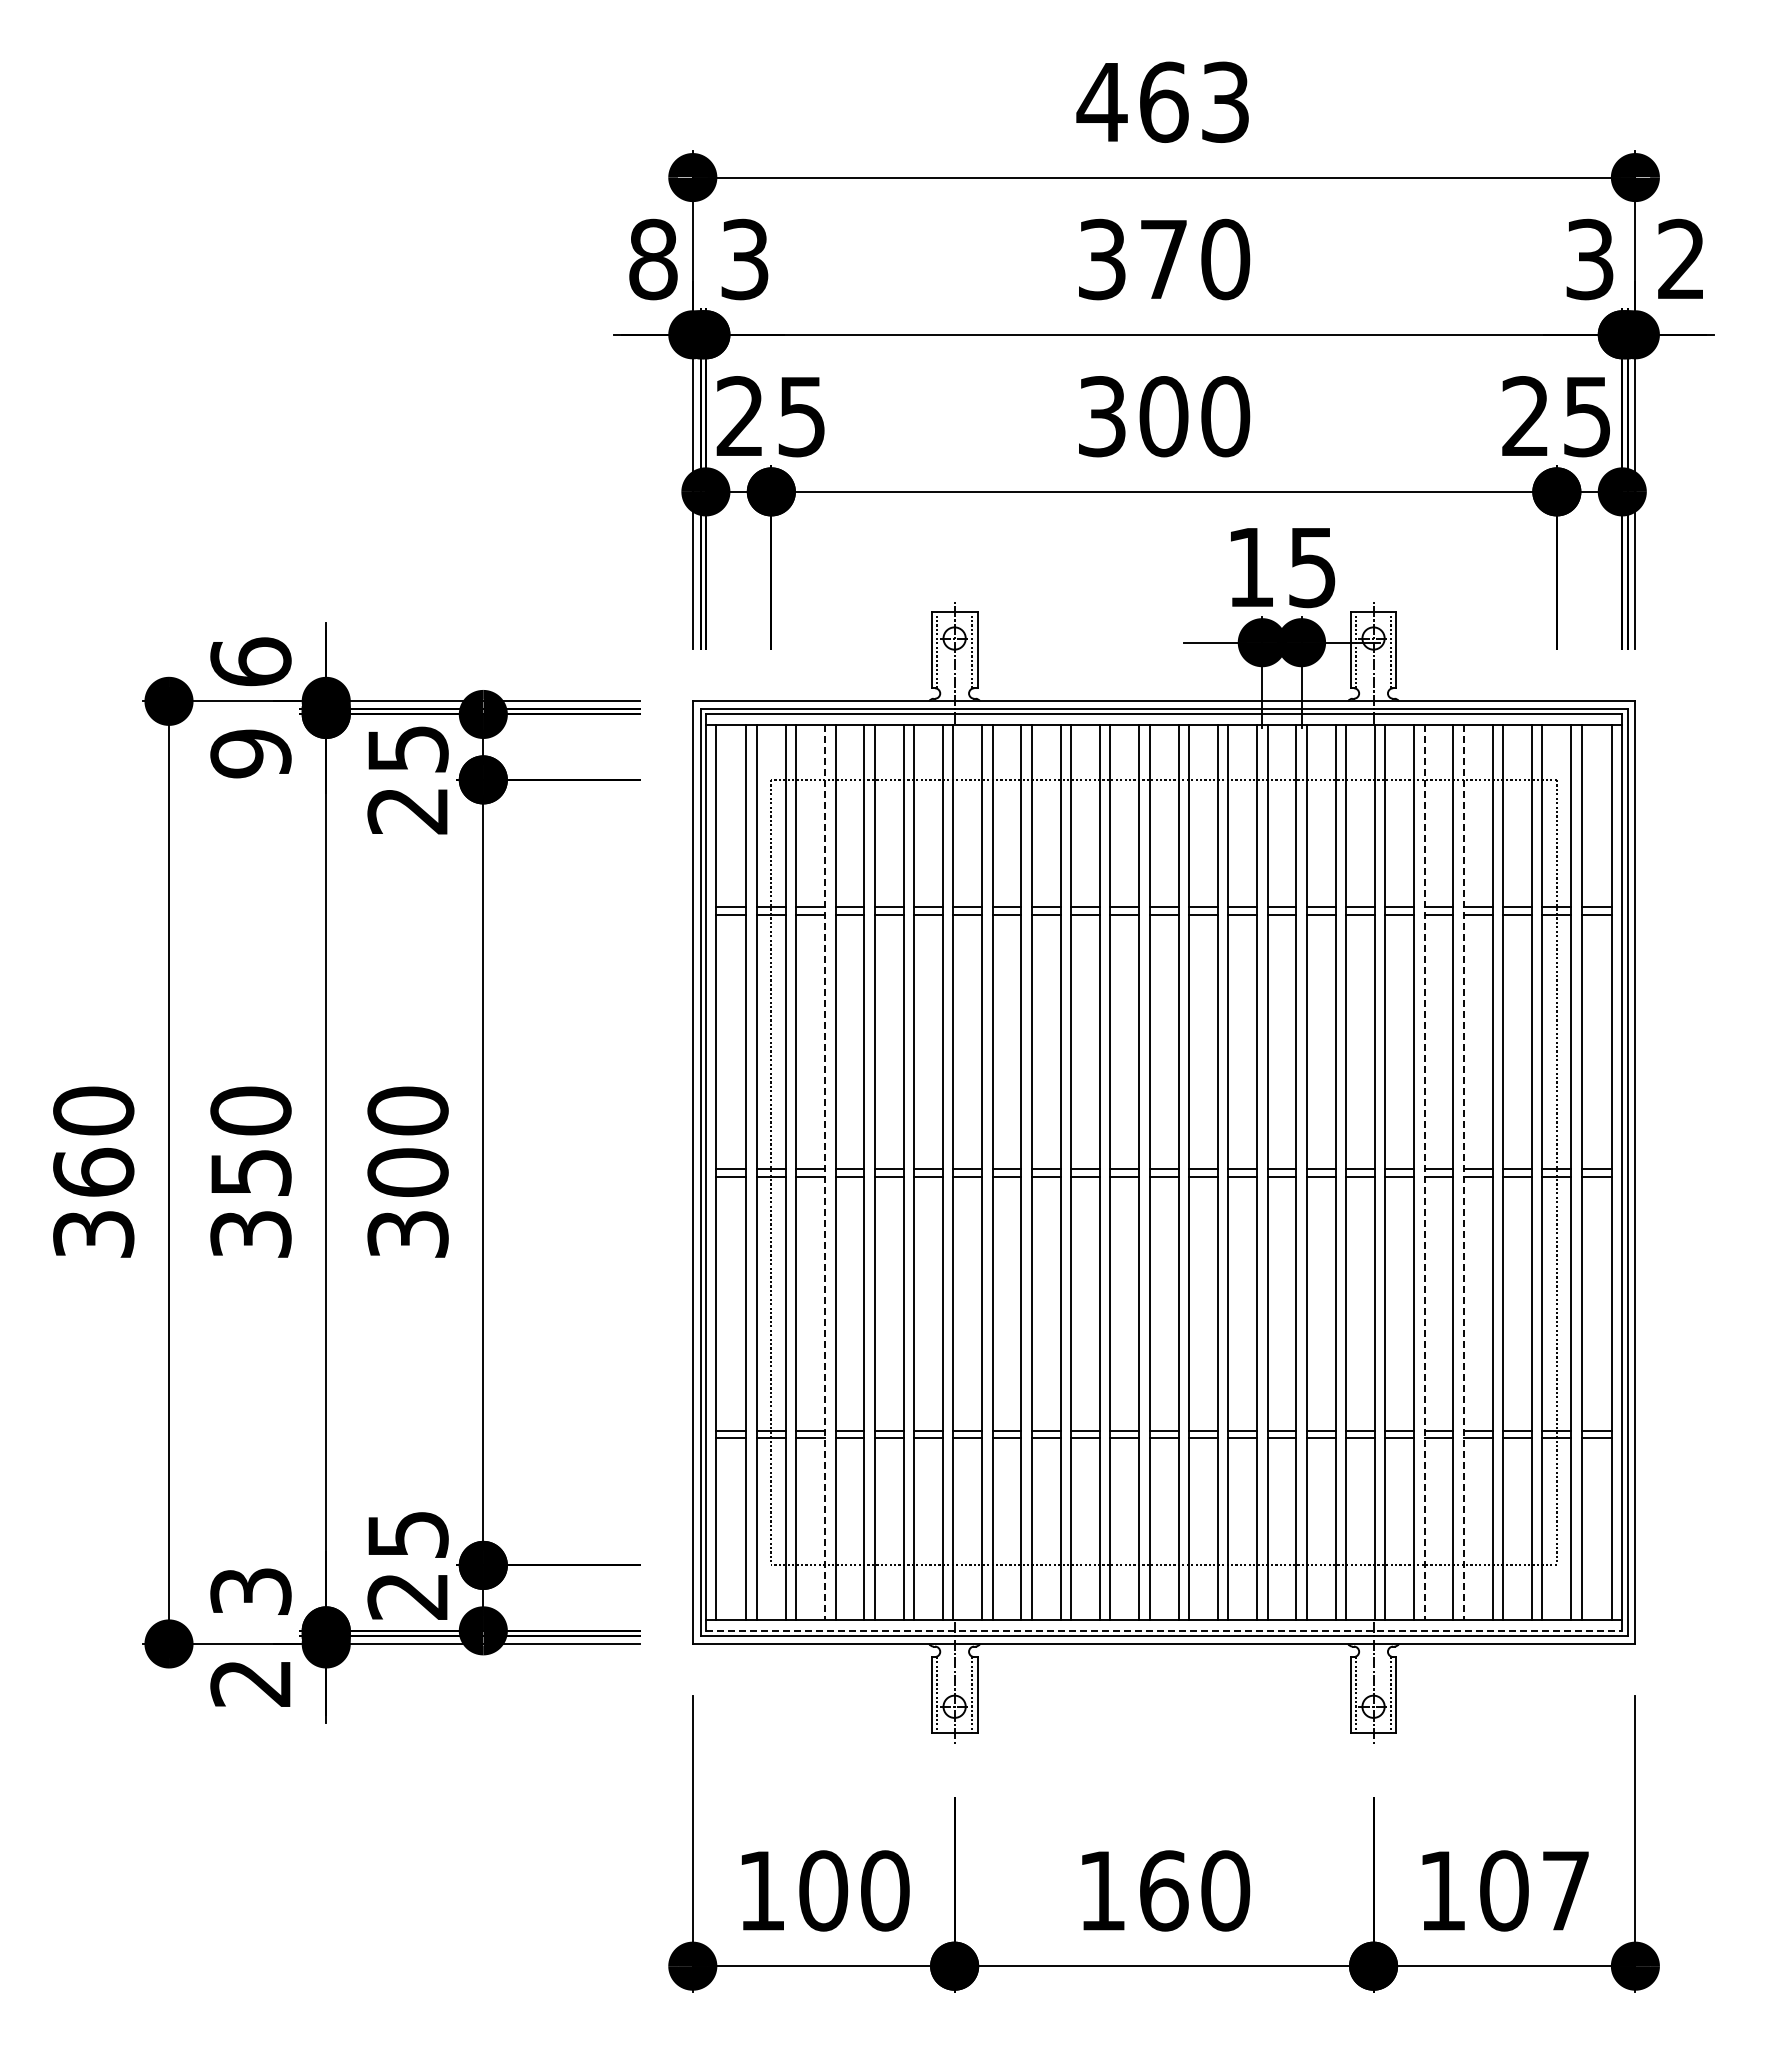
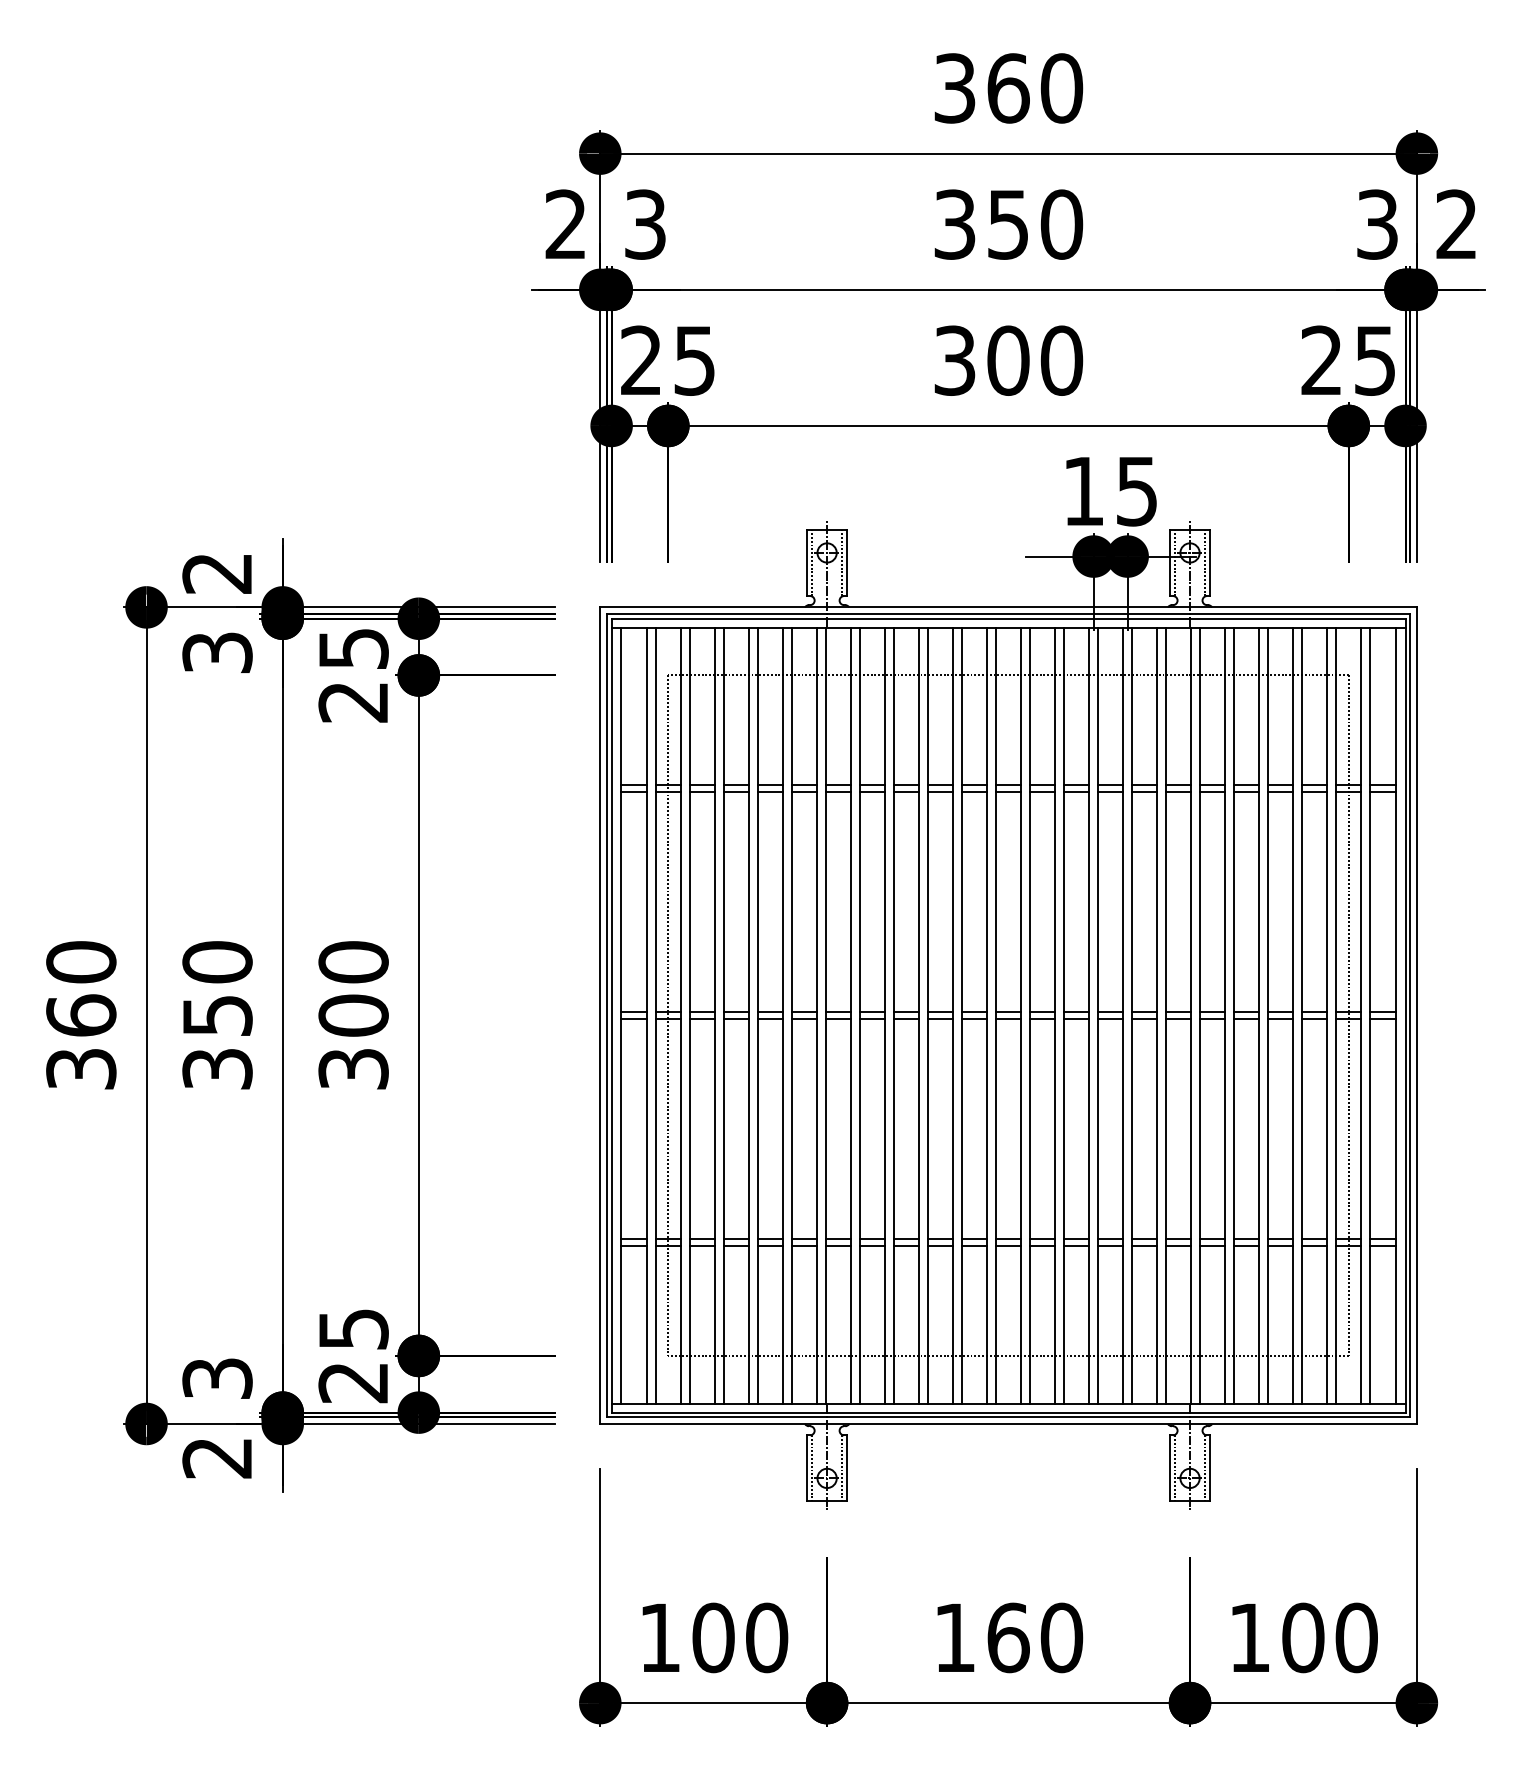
text: (1163, 101) -> (1008, 87), 463 -> 360
text: (653, 259) -> (566, 224), 8 -> 2
text: (1163, 260) -> (1008, 225), 370 -> 350
text: (250, 661) -> (217, 572), 6 -> 2
text: (250, 753) -> (217, 652), 9 -> 3
line: (825, 1172) -> (715, 1015), dashed -> solid
line: (1424, 1172) -> (1234, 1015), dashed -> solid
line: (1463, 1172) -> (1267, 1015), dashed -> solid
line: (1164, 1630) -> (1008, 1412), dashed -> solid
text: (1565, 1890) -> (1356, 1637), 107 -> 100

